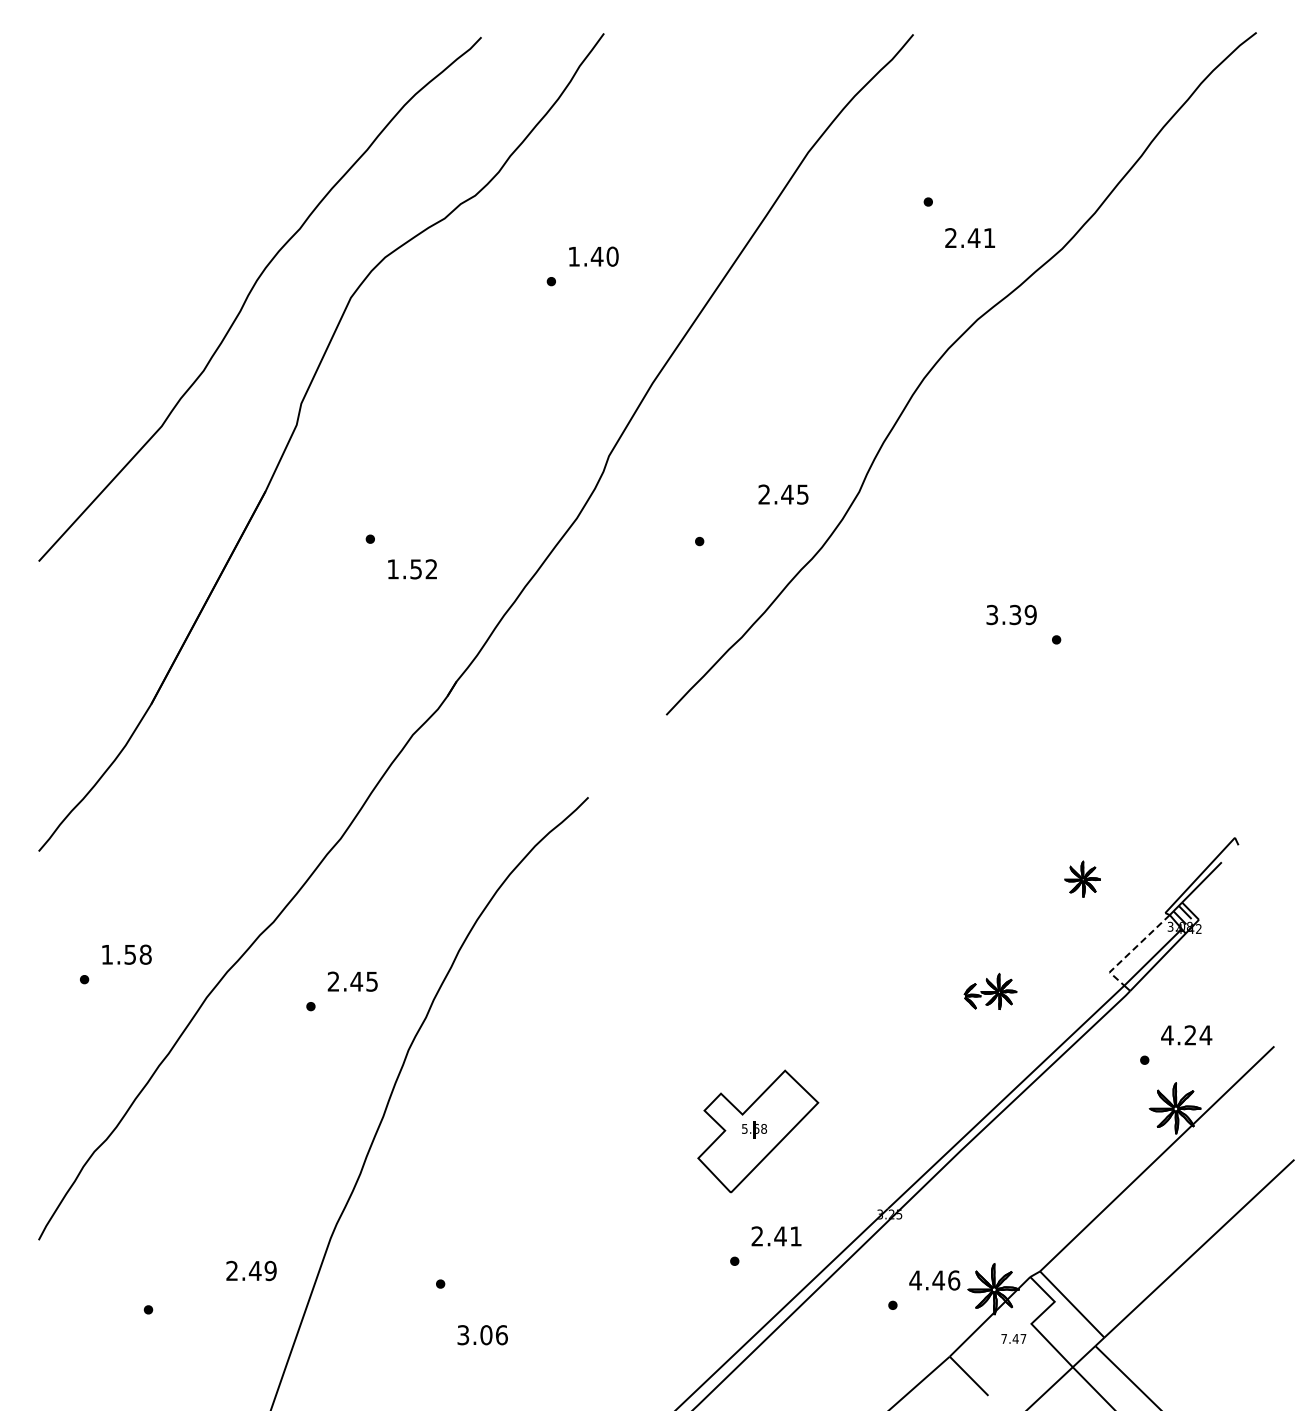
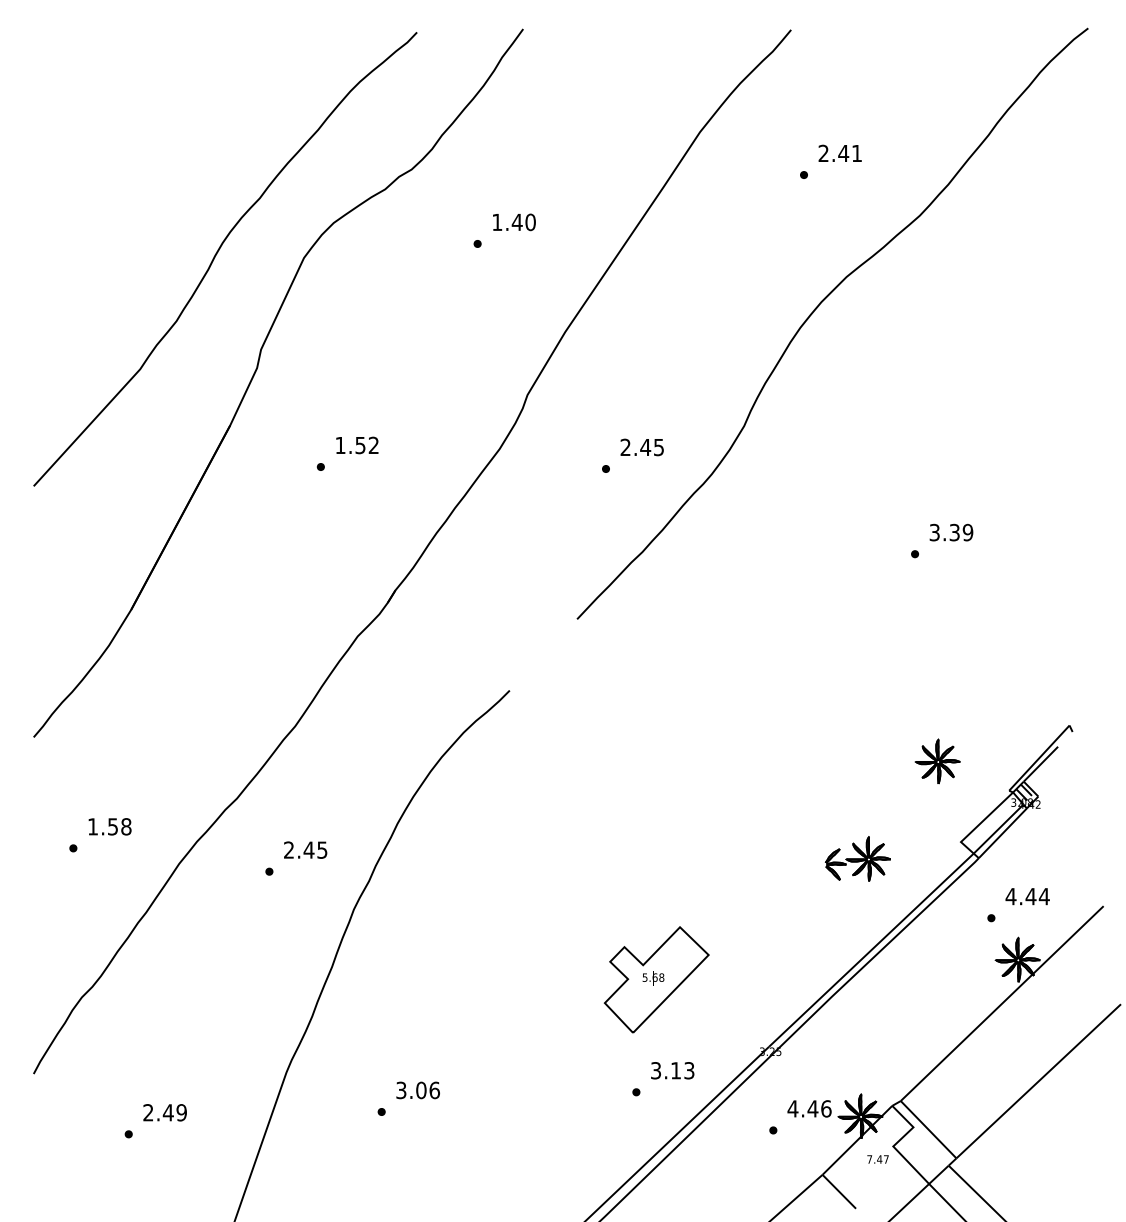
text: (969, 237) -> (839, 152), moved
text: (783, 494) -> (642, 447), moved
text: (412, 569) -> (357, 445), moved
text: (1011, 614) -> (951, 532), moved
part: (1082, 879) -> (937, 761), size x1.43
line: (1131, 951) -> (979, 824), dashed -> solid
part: (990, 991) -> (857, 858), size x1.43
text: (1190, 1035) -> (1031, 896), 4.24 -> 4.44
text: (776, 1236) -> (672, 1070), 2.41 -> 3.13
text: (251, 1270) -> (165, 1112), moved
text: (482, 1335) -> (417, 1090), moved

